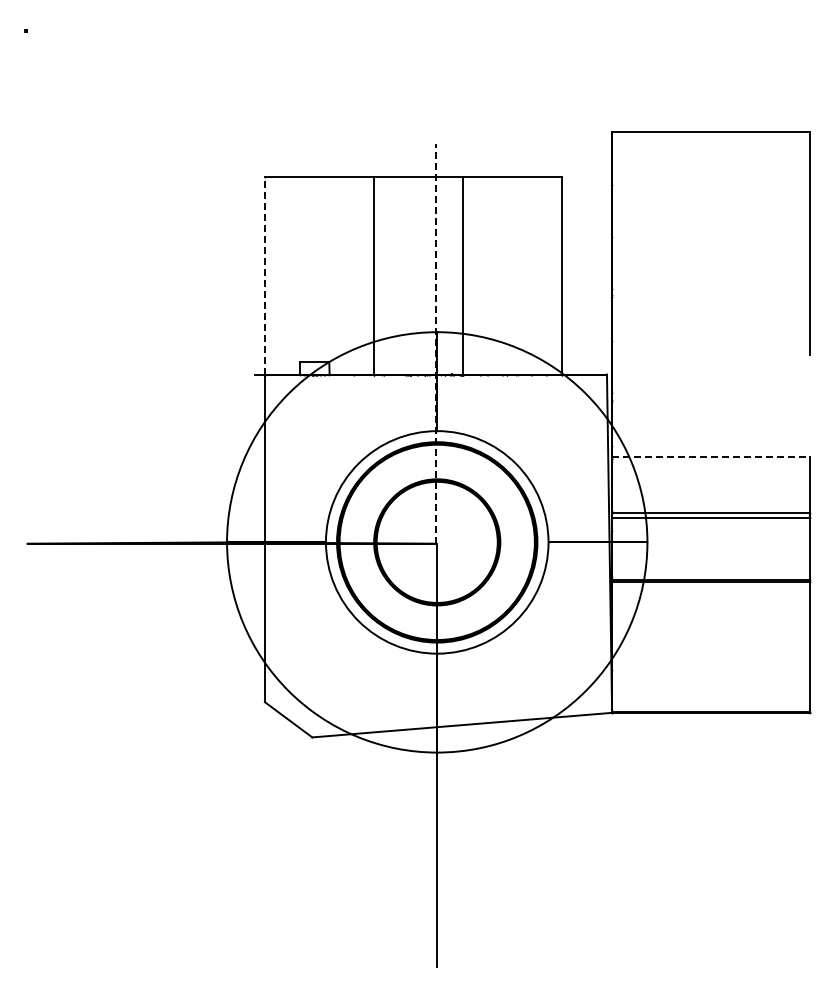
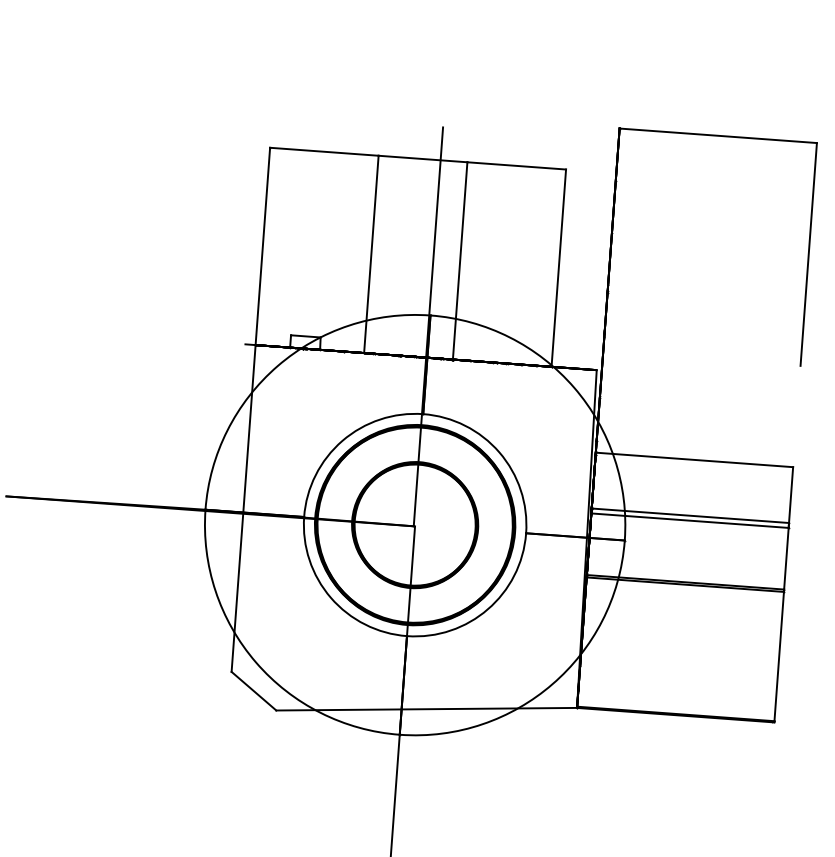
line: (264, 275) -> (262, 246), dashed -> solid
line: (435, 343) -> (427, 326), dashed -> solid
line: (711, 456) -> (694, 459), dashed -> solid

